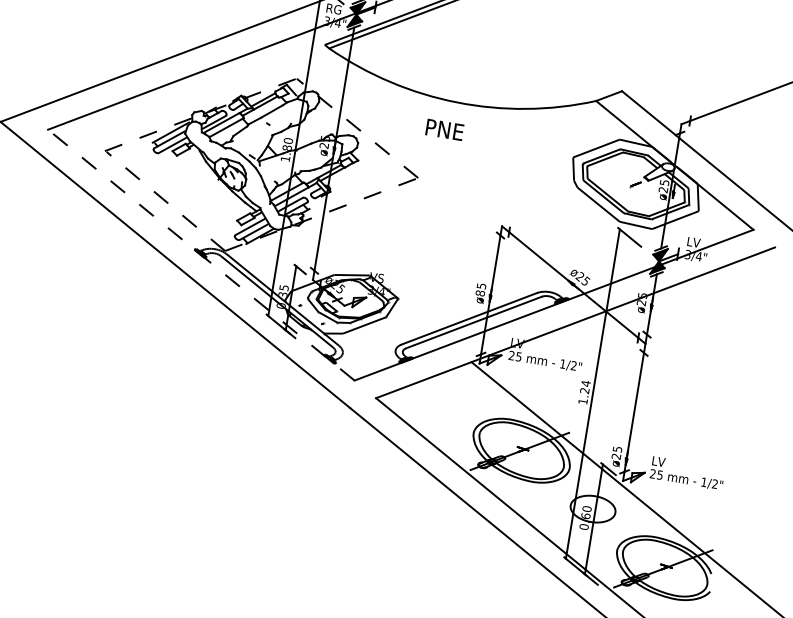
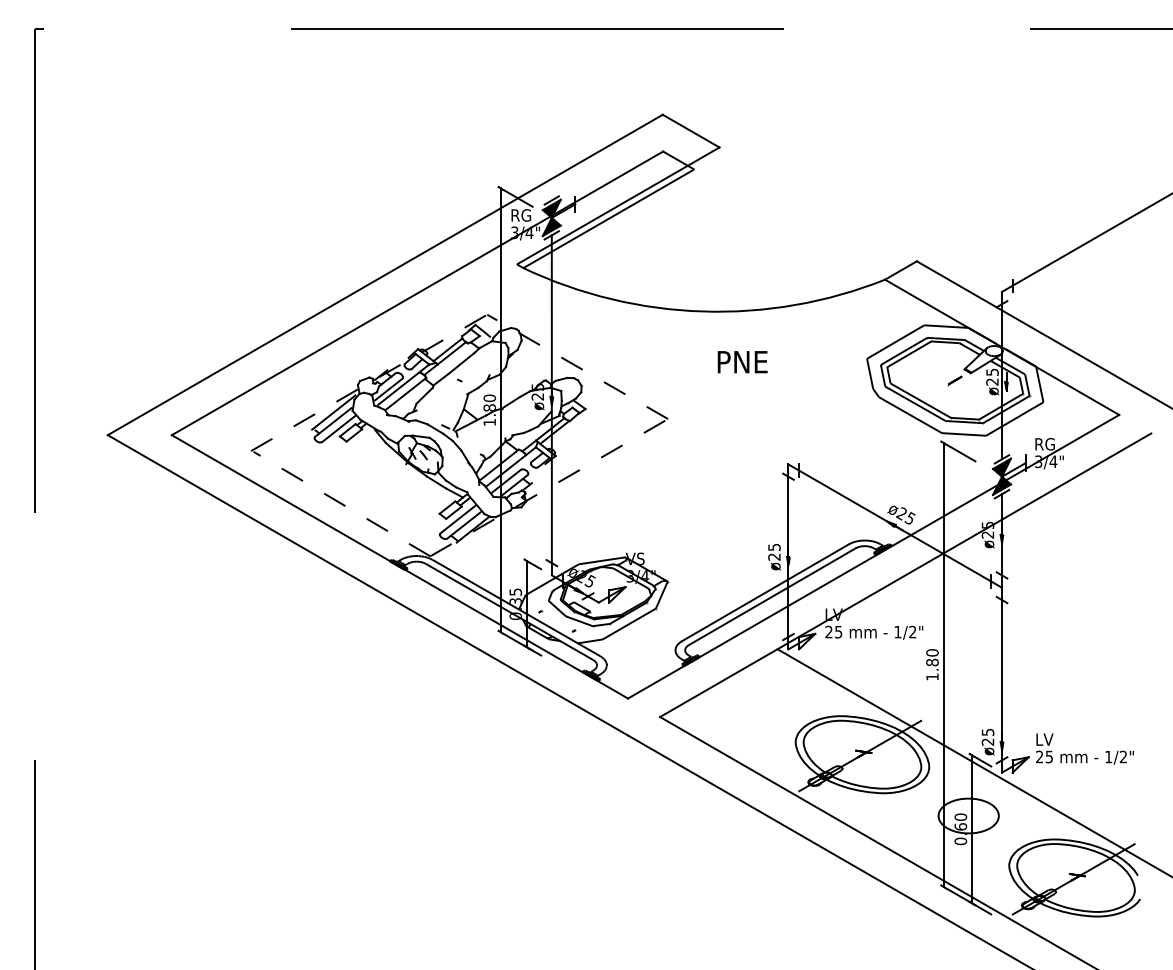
text: (444, 130) -> (742, 362), moved
text: (695, 242) -> (1045, 444), LV -> RG
line: (201, 254) -> (399, 566), dashed -> solid
text: (480, 292) -> (774, 556), ø85 -> ø25
text: (585, 387) -> (932, 657), 1.24 -> 1.80

